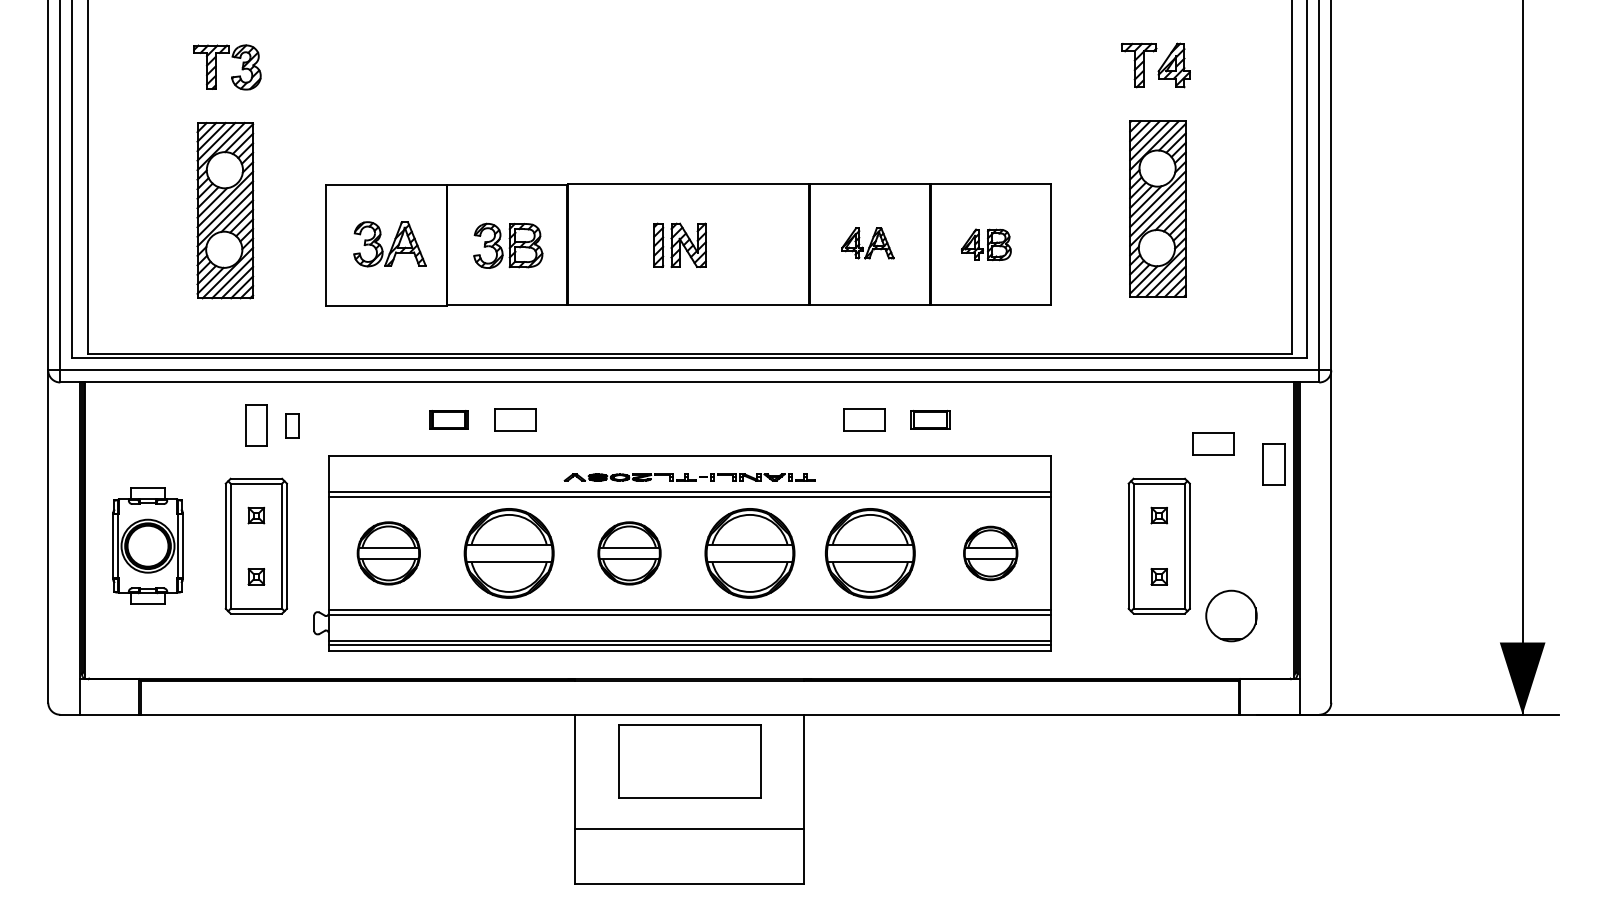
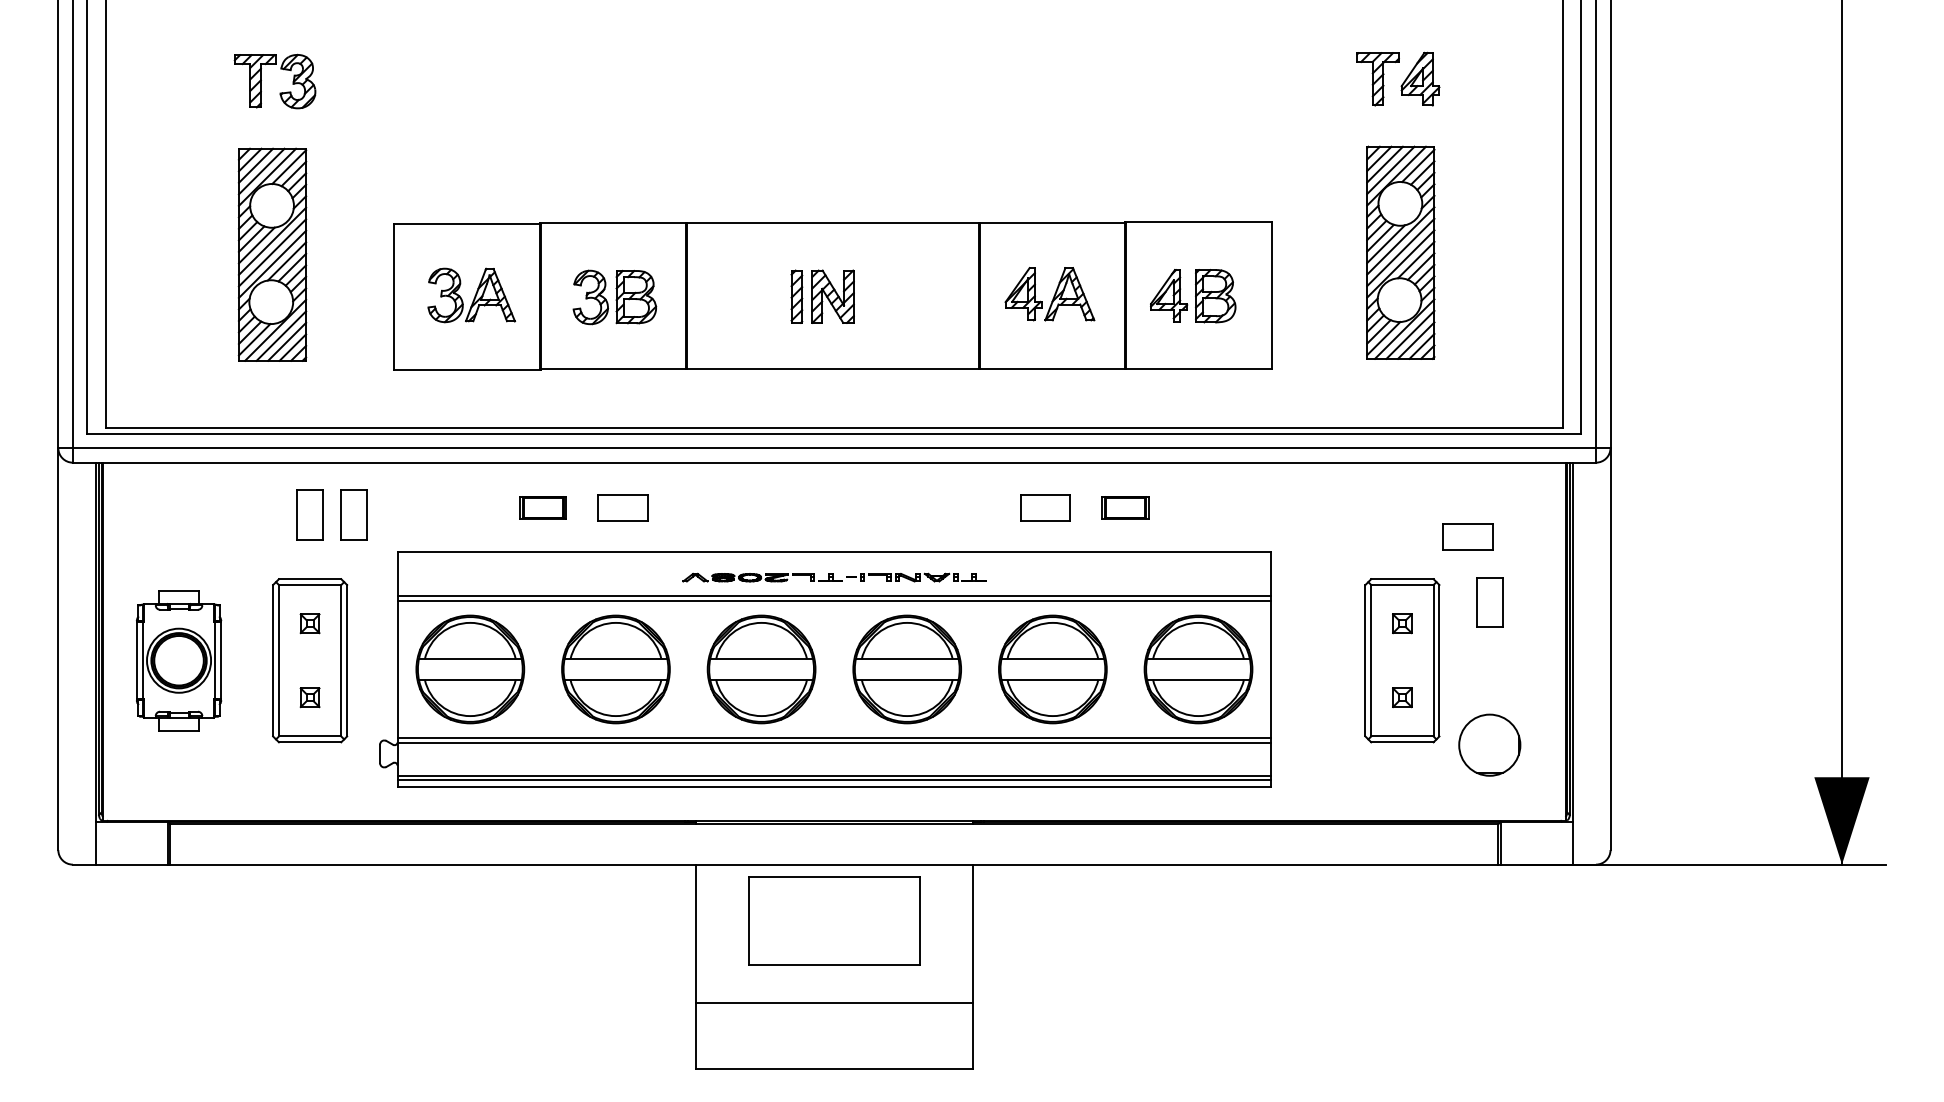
part: (867, 243) -> (1049, 294), size x1.43
part: (986, 245) -> (1193, 296), size x1.43
part: (292, 425) -> (353, 514), size x1.67
part: (1273, 464) -> (1489, 602), moved
part: (388, 553) -> (470, 669), size x1.43
part: (629, 553) -> (761, 669), size x1.43
part: (990, 553) -> (1198, 669), size x1.67

